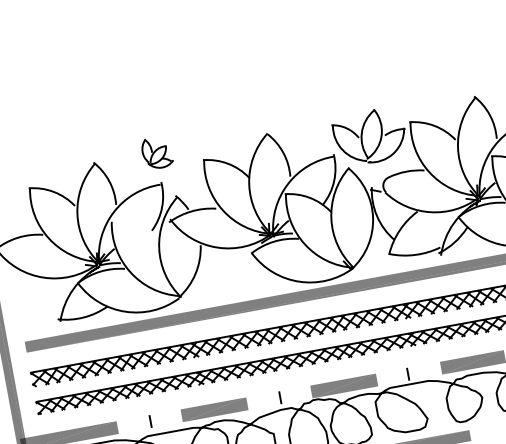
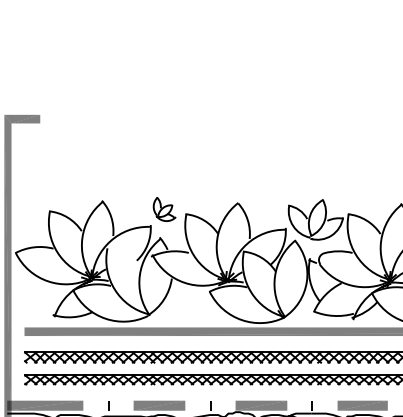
part: (157, 153) -> (164, 209), moved

